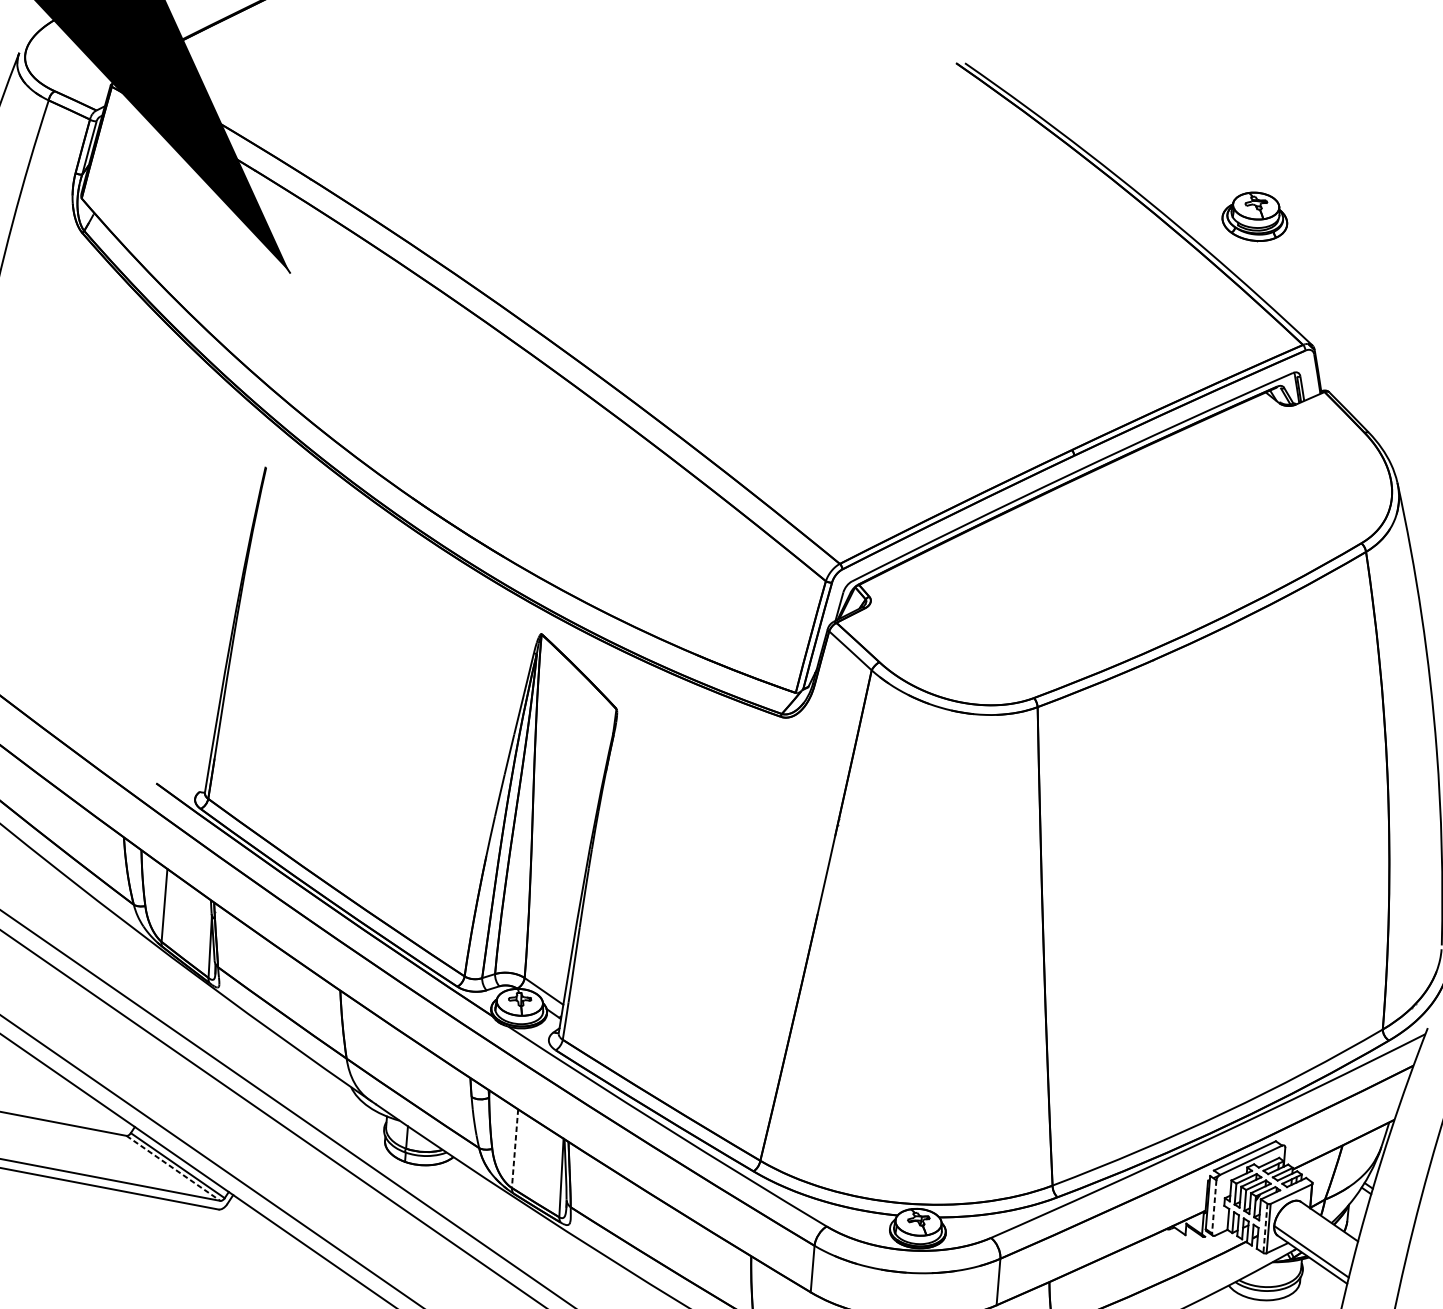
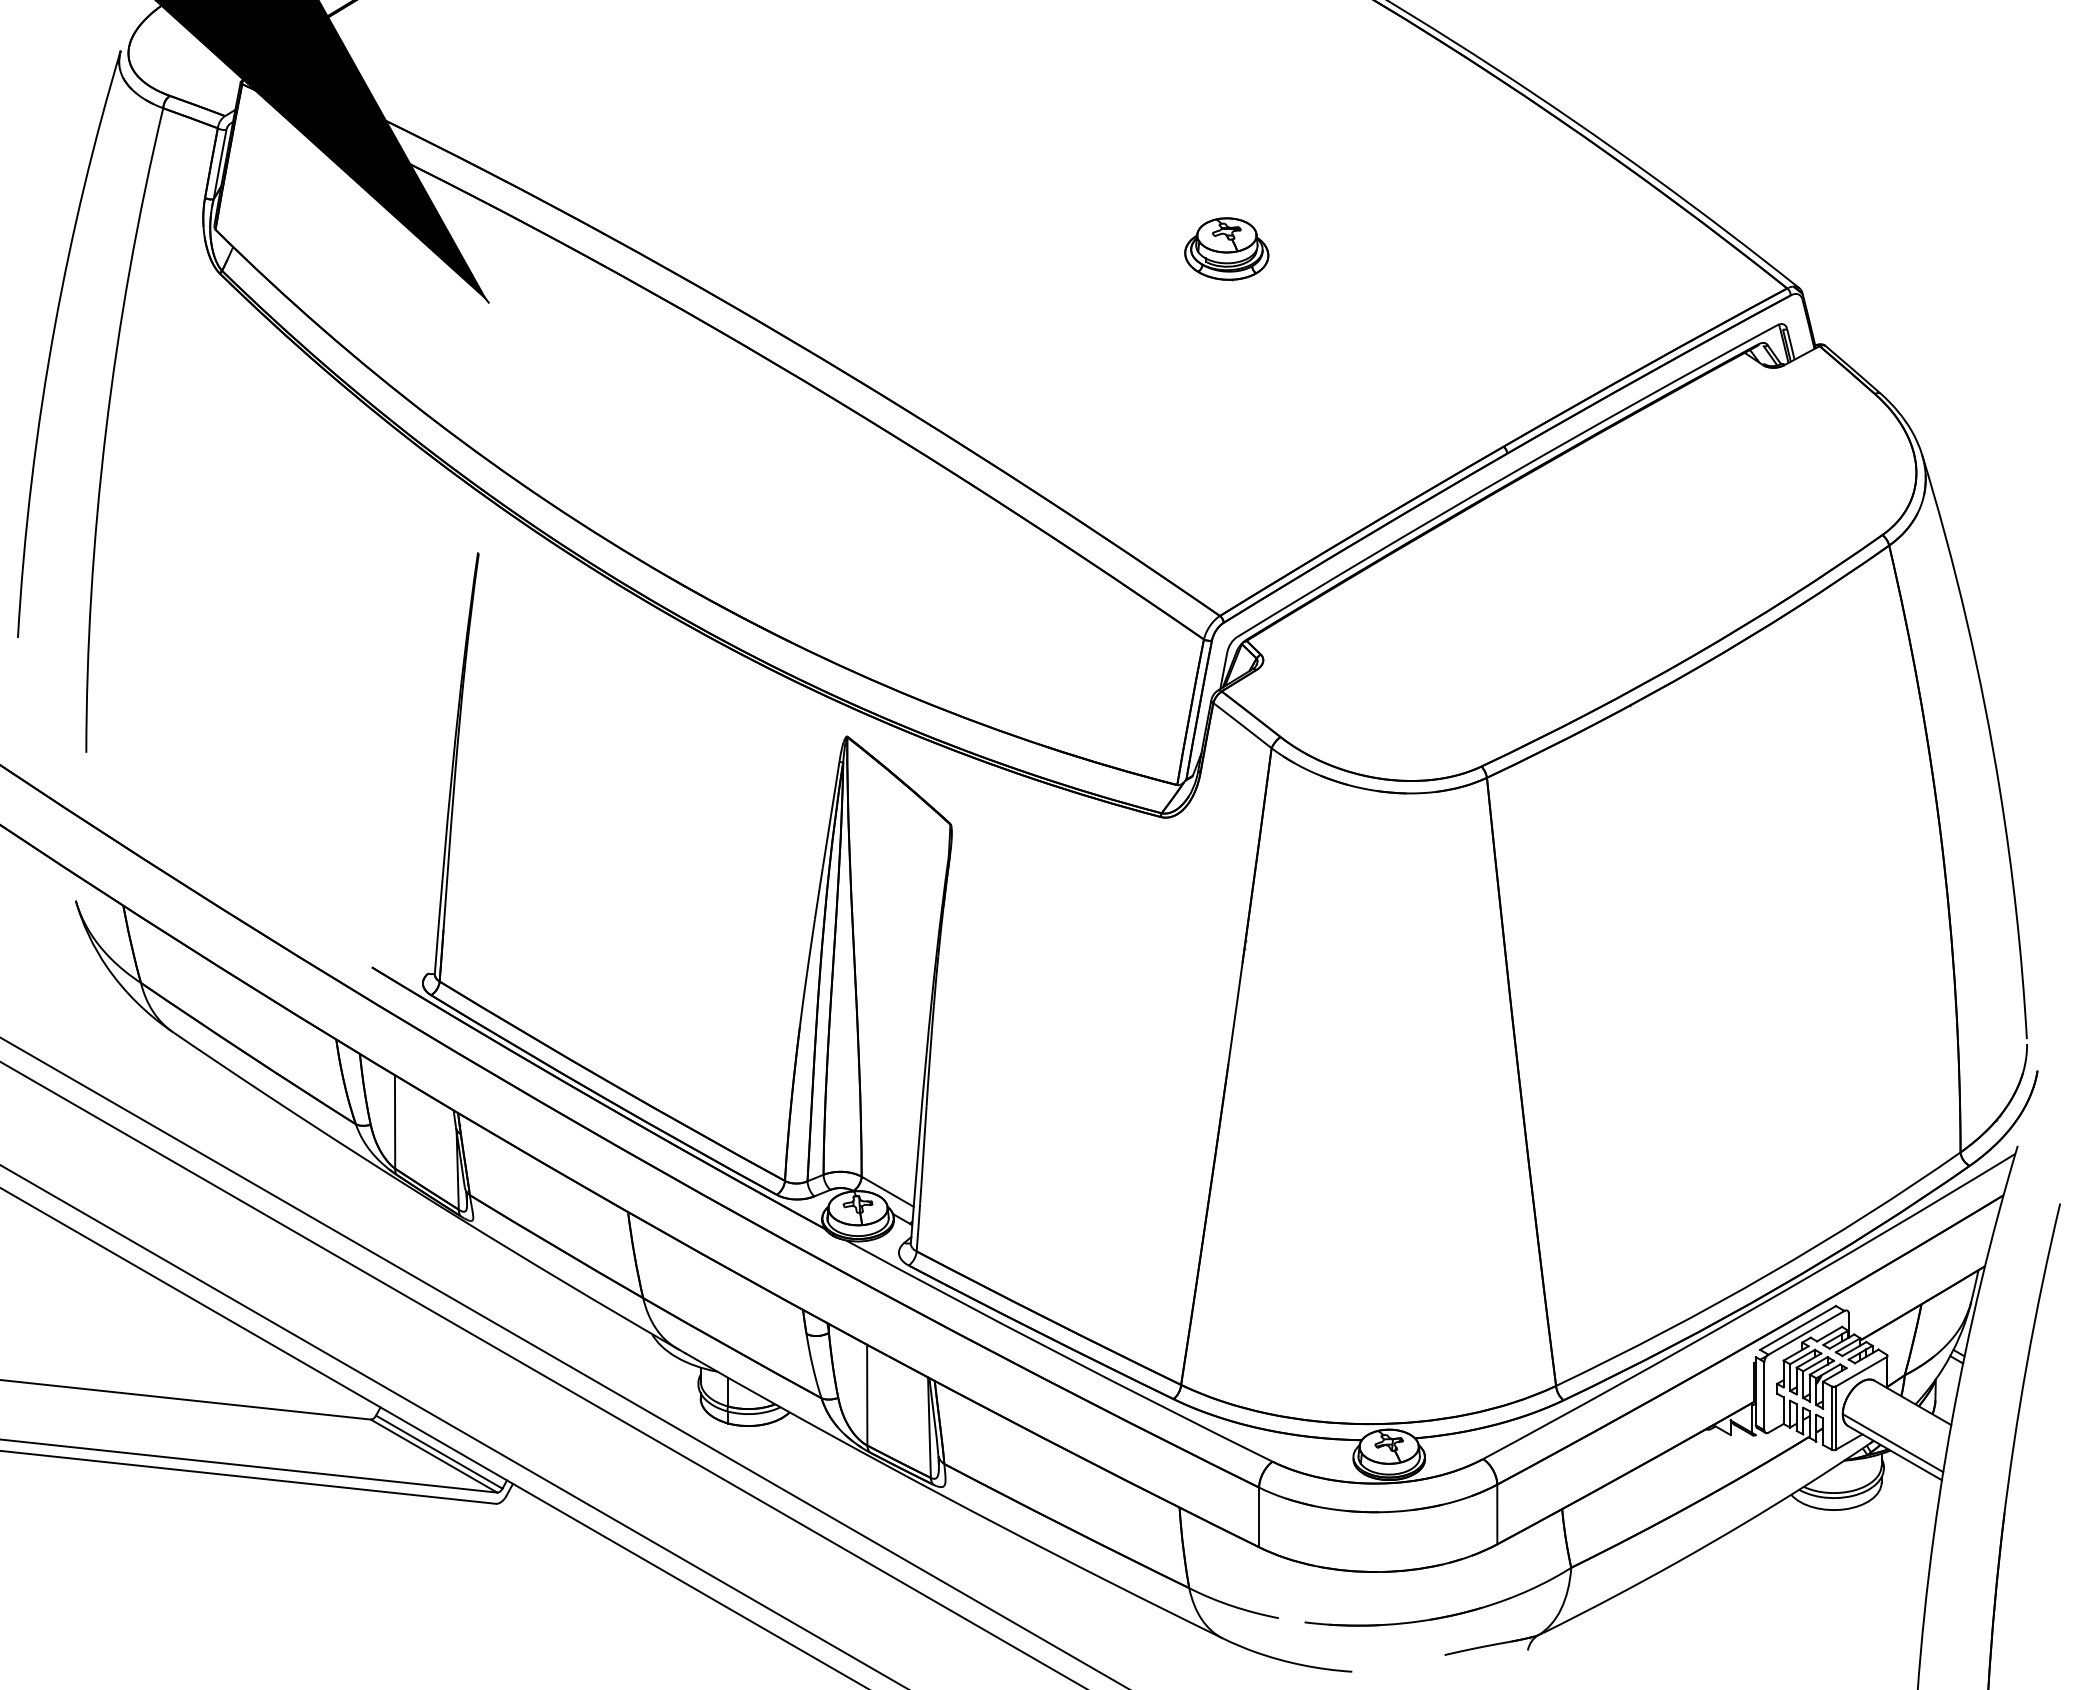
part: (1254, 217) -> (1226, 249), moved
line: (515, 1148) -> (867, 1395), dashed -> solid
line: (173, 1168) -> (434, 1456), dashed -> solid
line: (1214, 1207) -> (1764, 1396), dashed -> solid
line: (1265, 1228) -> (1831, 1418), dashed -> solid

